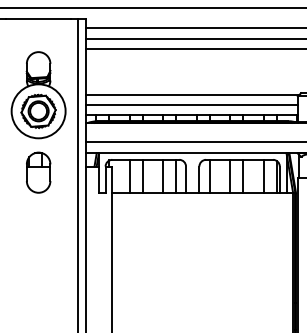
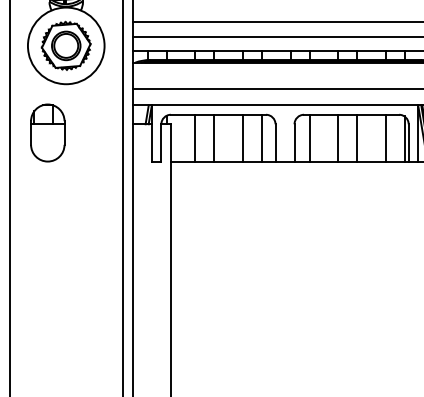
part: (38, 172) -> (47, 132), moved

